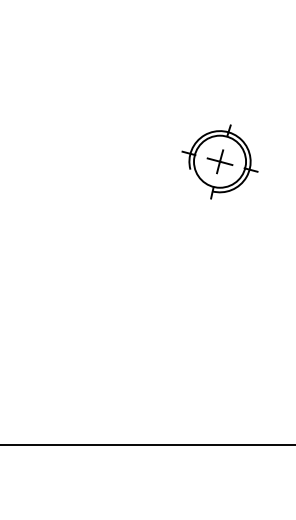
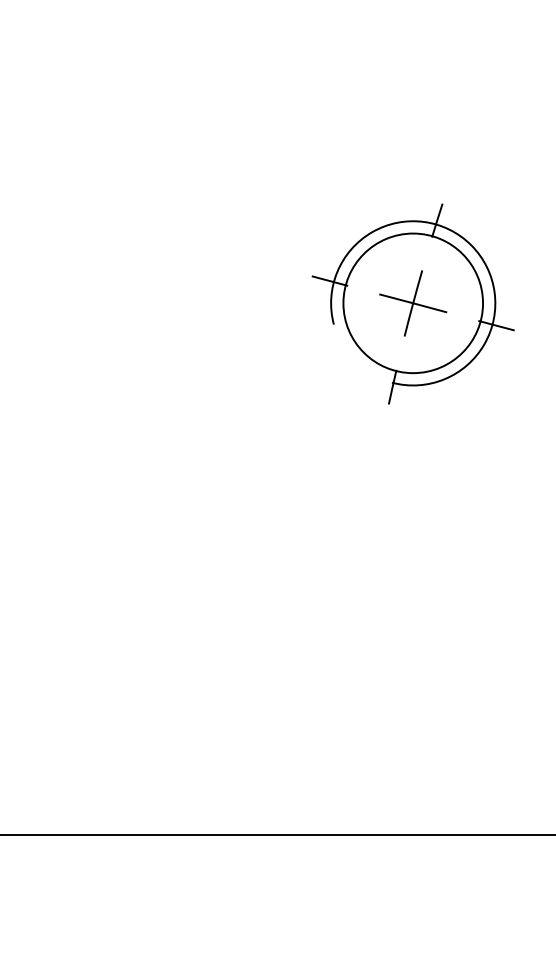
part: (219, 161) -> (412, 303), size x1.43

